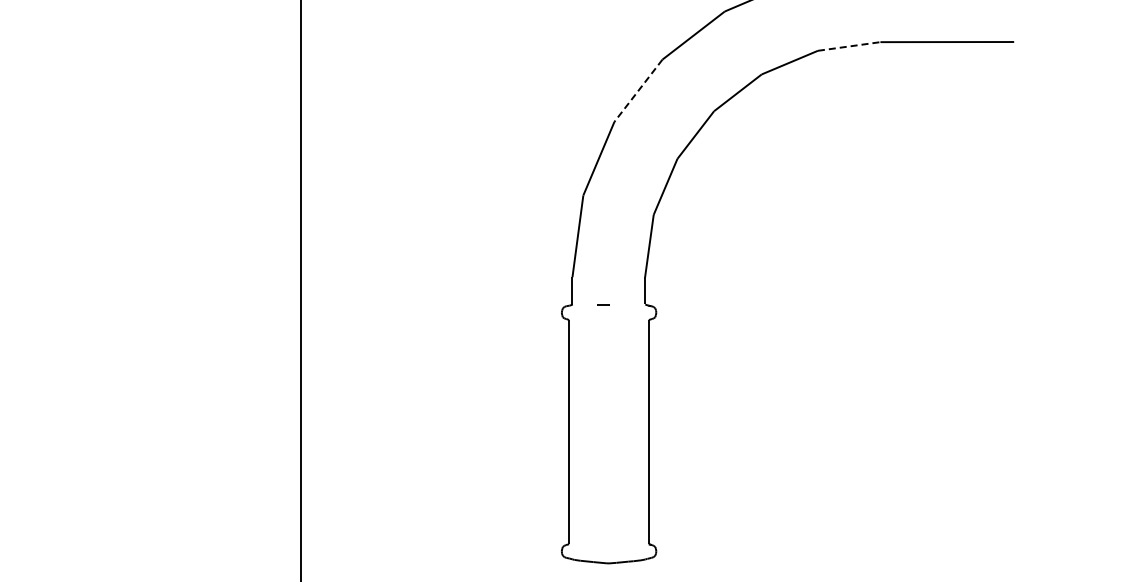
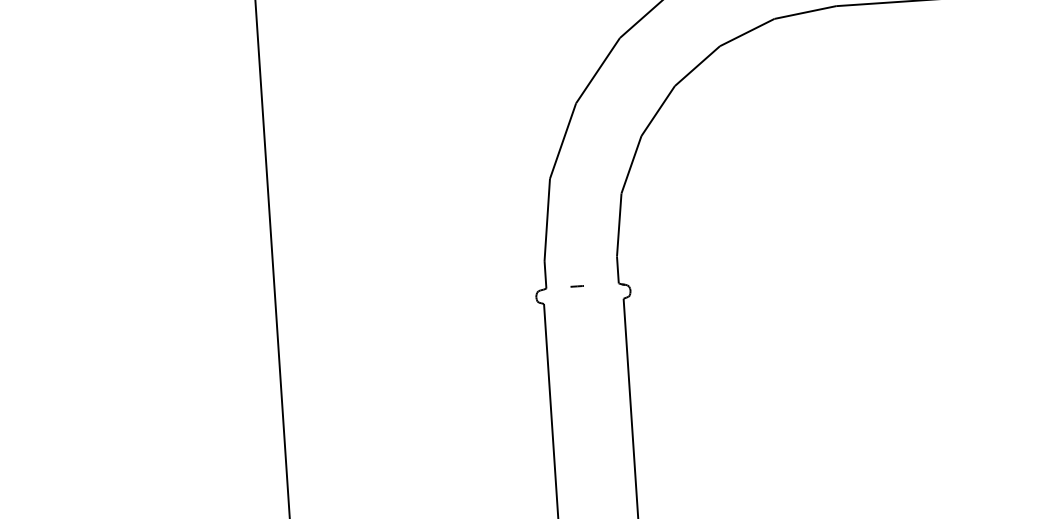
line: (849, 46) -> (805, 12), dashed -> solid
line: (638, 91) -> (598, 71), dashed -> solid

